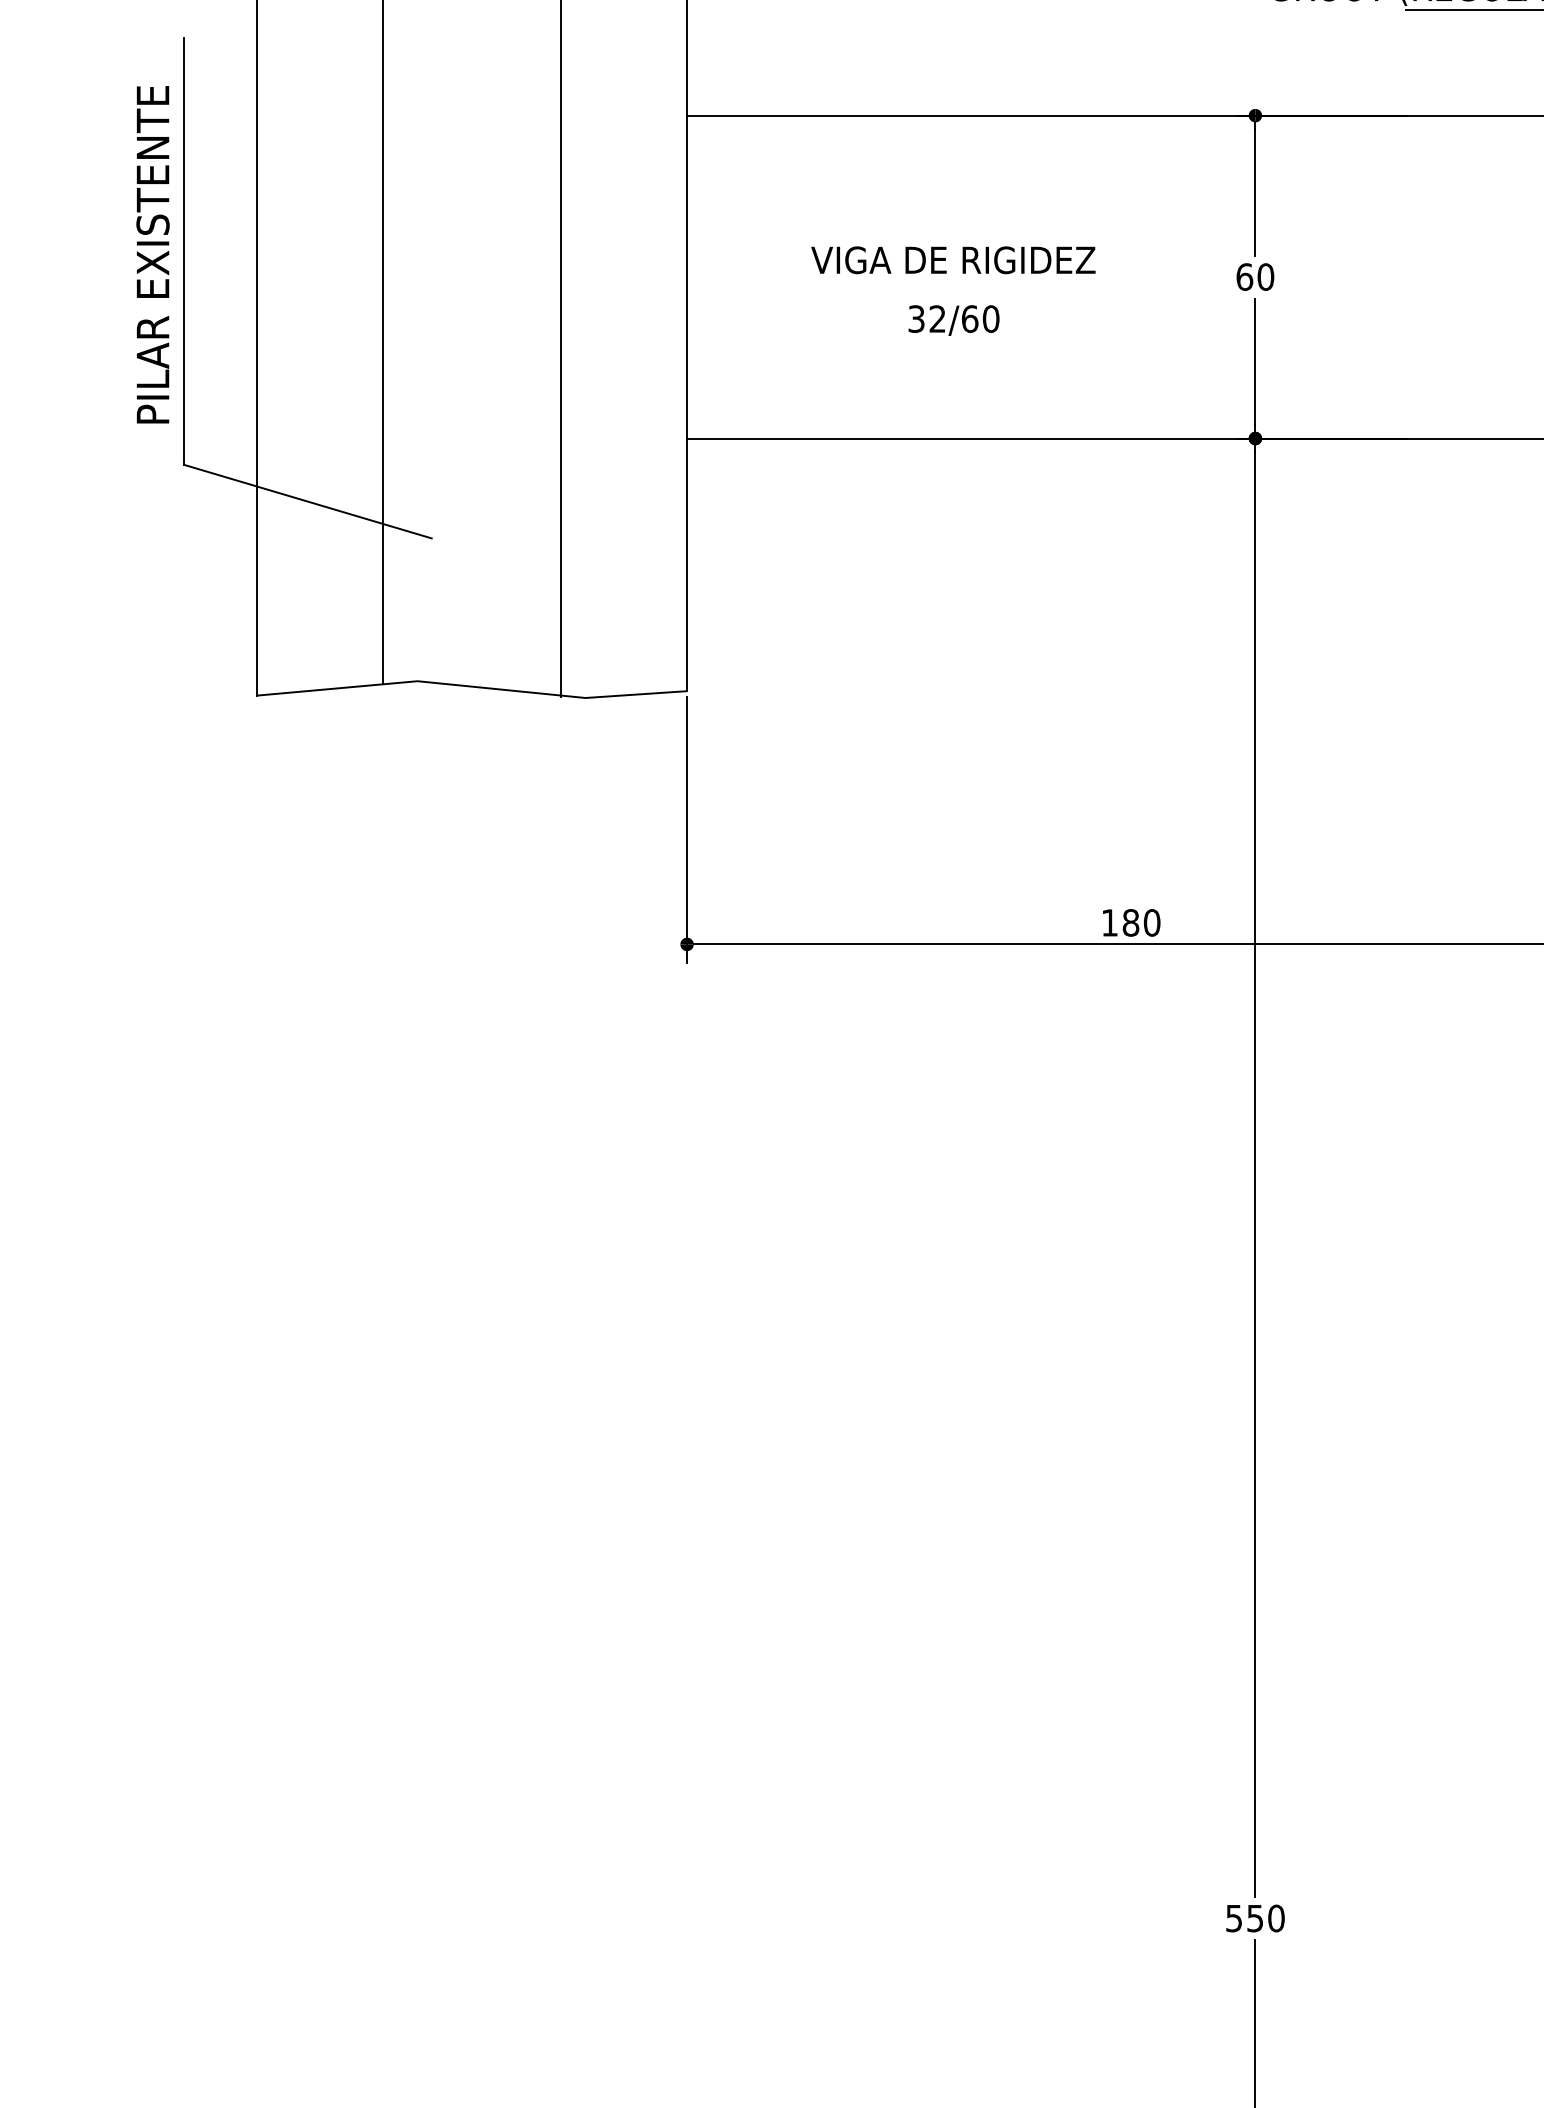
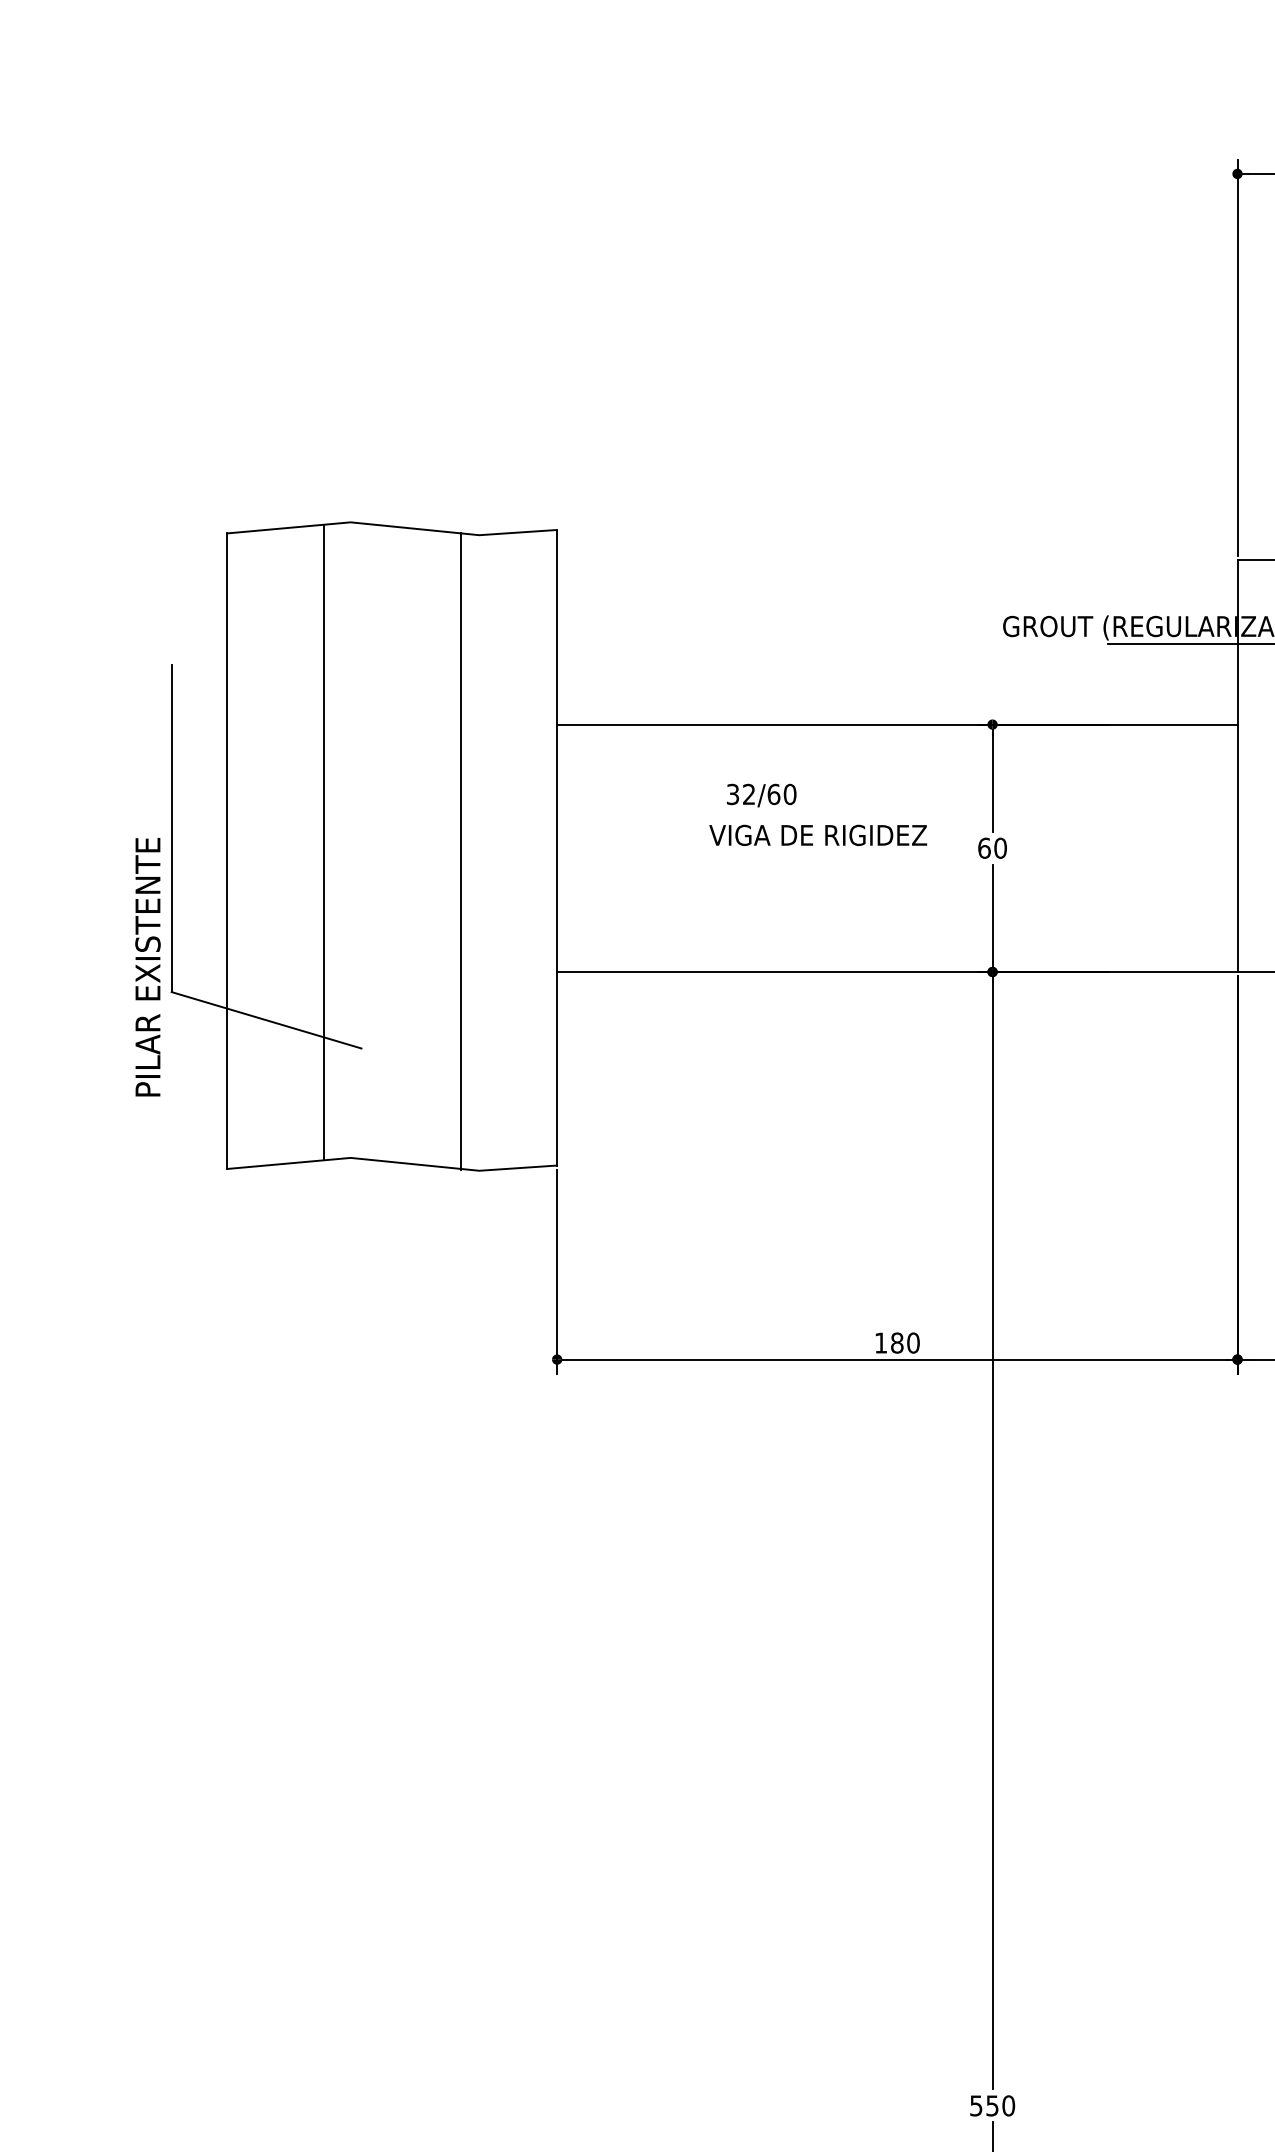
text: (152, 255) -> (147, 967), moved
text: (953, 259) -> (818, 834), moved
text: (953, 320) -> (761, 795), moved

